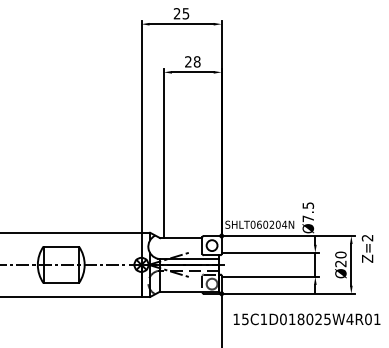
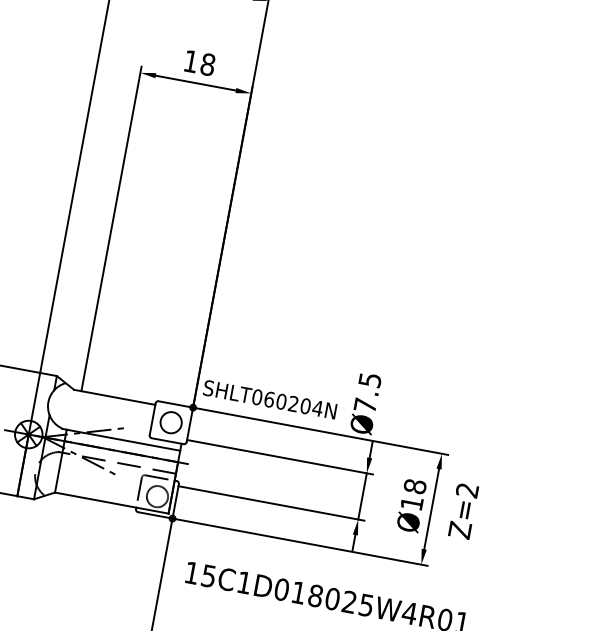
text: (188, 61) -> (191, 60), 28 -> 18
text: (367, 248) -> (463, 510), moved
text: (340, 259) -> (412, 495), Ø20 -> Ø18

